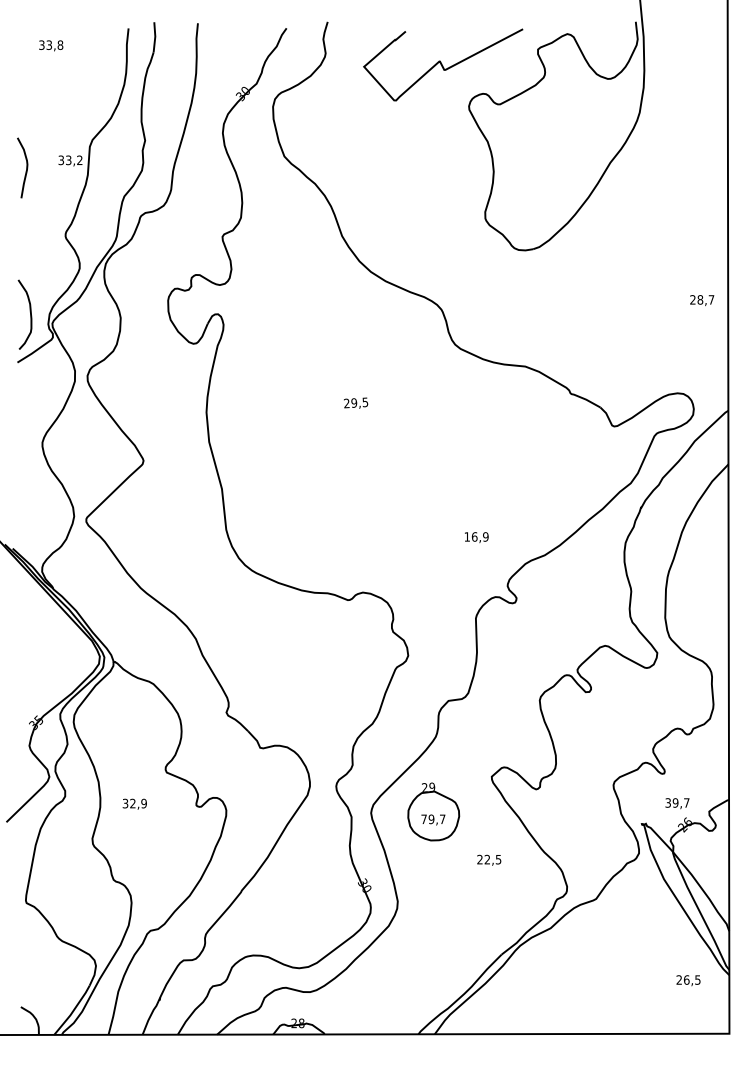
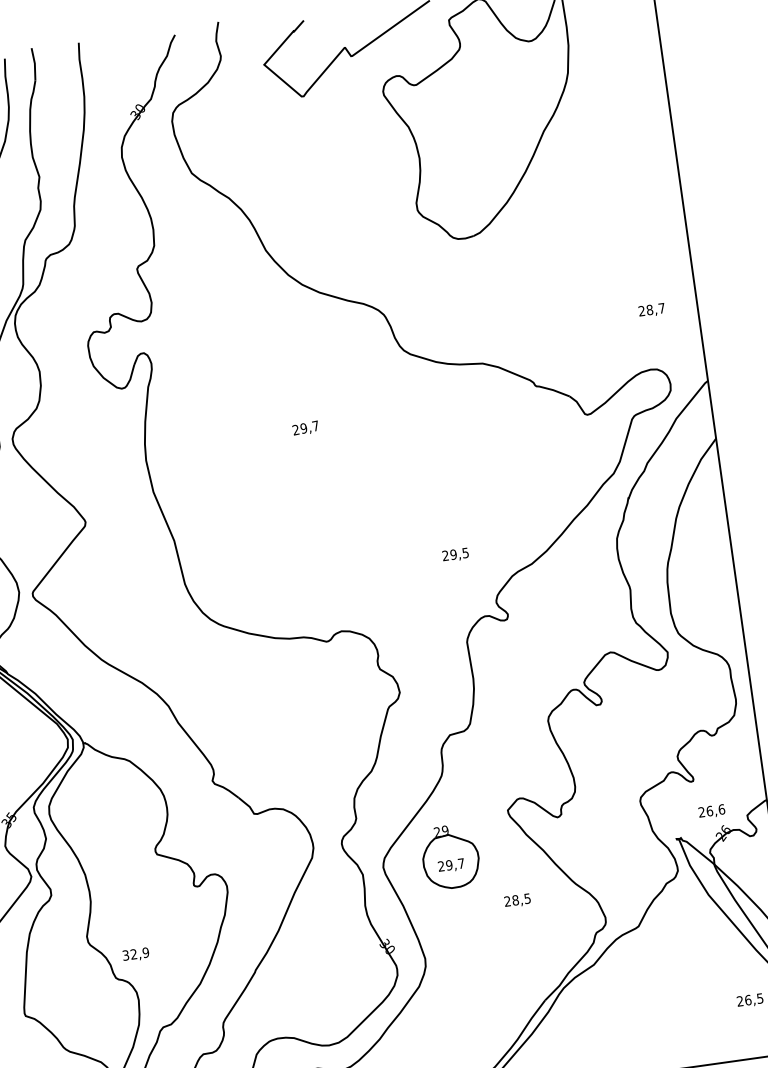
text: (702, 300) -> (652, 310), moved
text: (365, 402) -> (315, 426), 29,5 -> 29,7
text: (476, 536) -> (455, 553), 16,9 -> 29,5
text: (677, 802) -> (711, 810), 39,7 -> 26,6
text: (134, 803) -> (135, 954), moved
text: (423, 818) -> (440, 865), 79,7 -> 29,7
text: (487, 859) -> (515, 900), 22,5 -> 28,5

